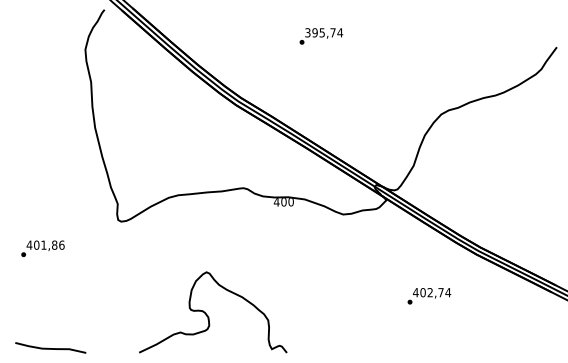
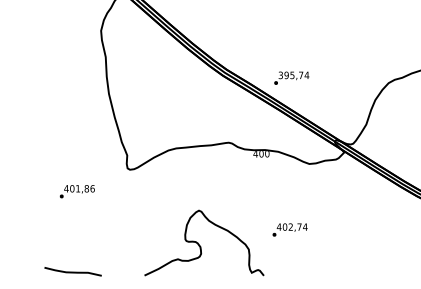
text: (321, 36) -> (291, 78), moved
text: (42, 248) -> (76, 191), moved
text: (429, 296) -> (290, 230), moved

